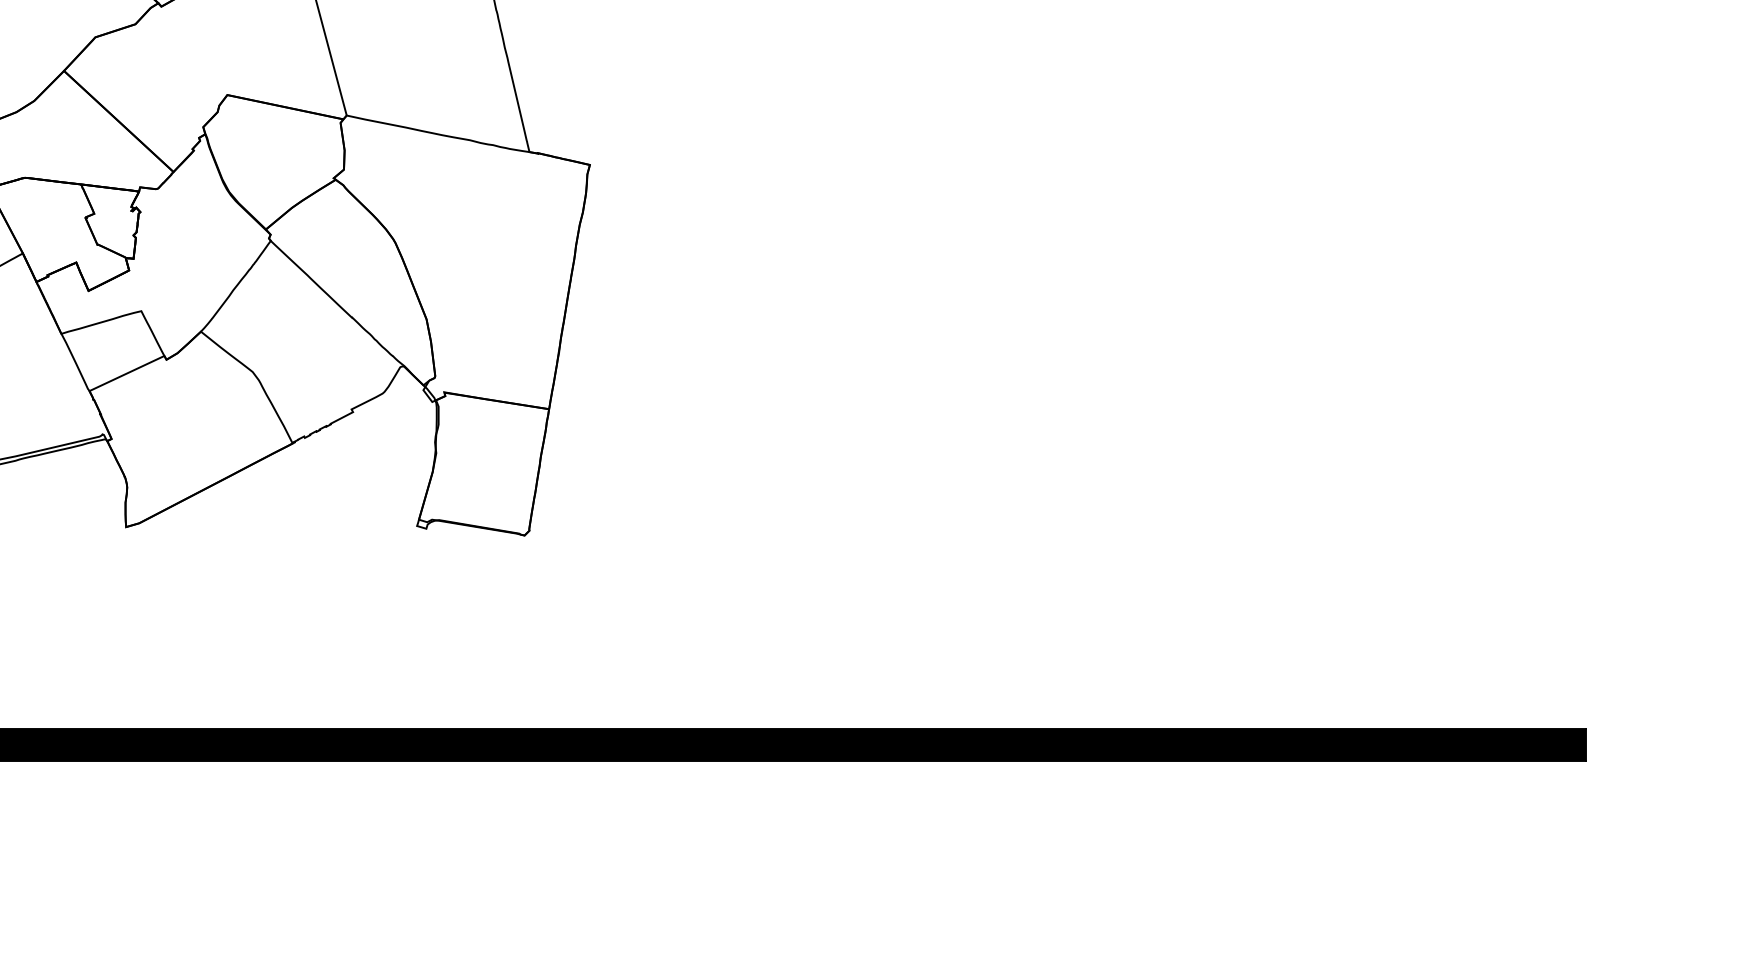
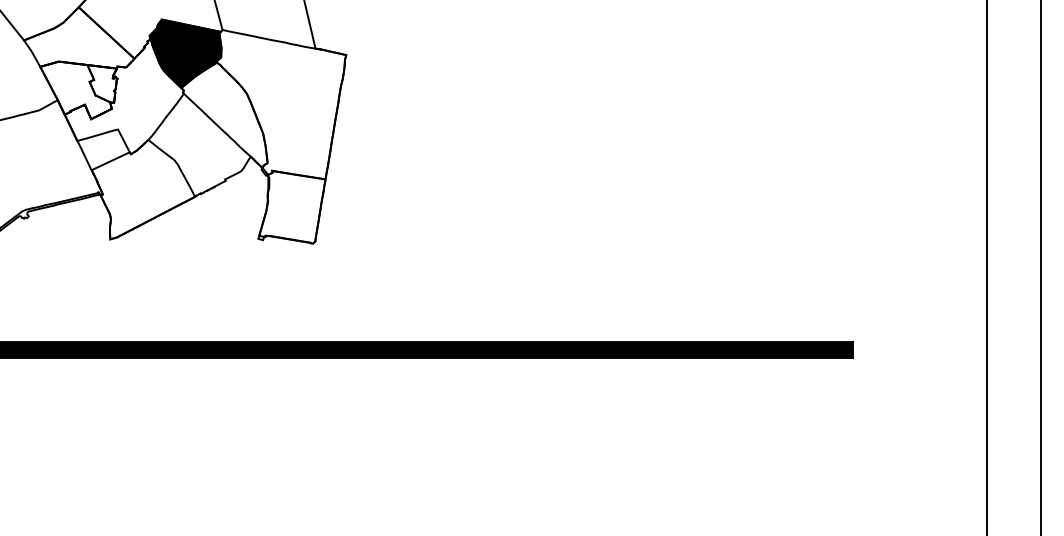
fill: (273, 161) -> (185, 53), added

